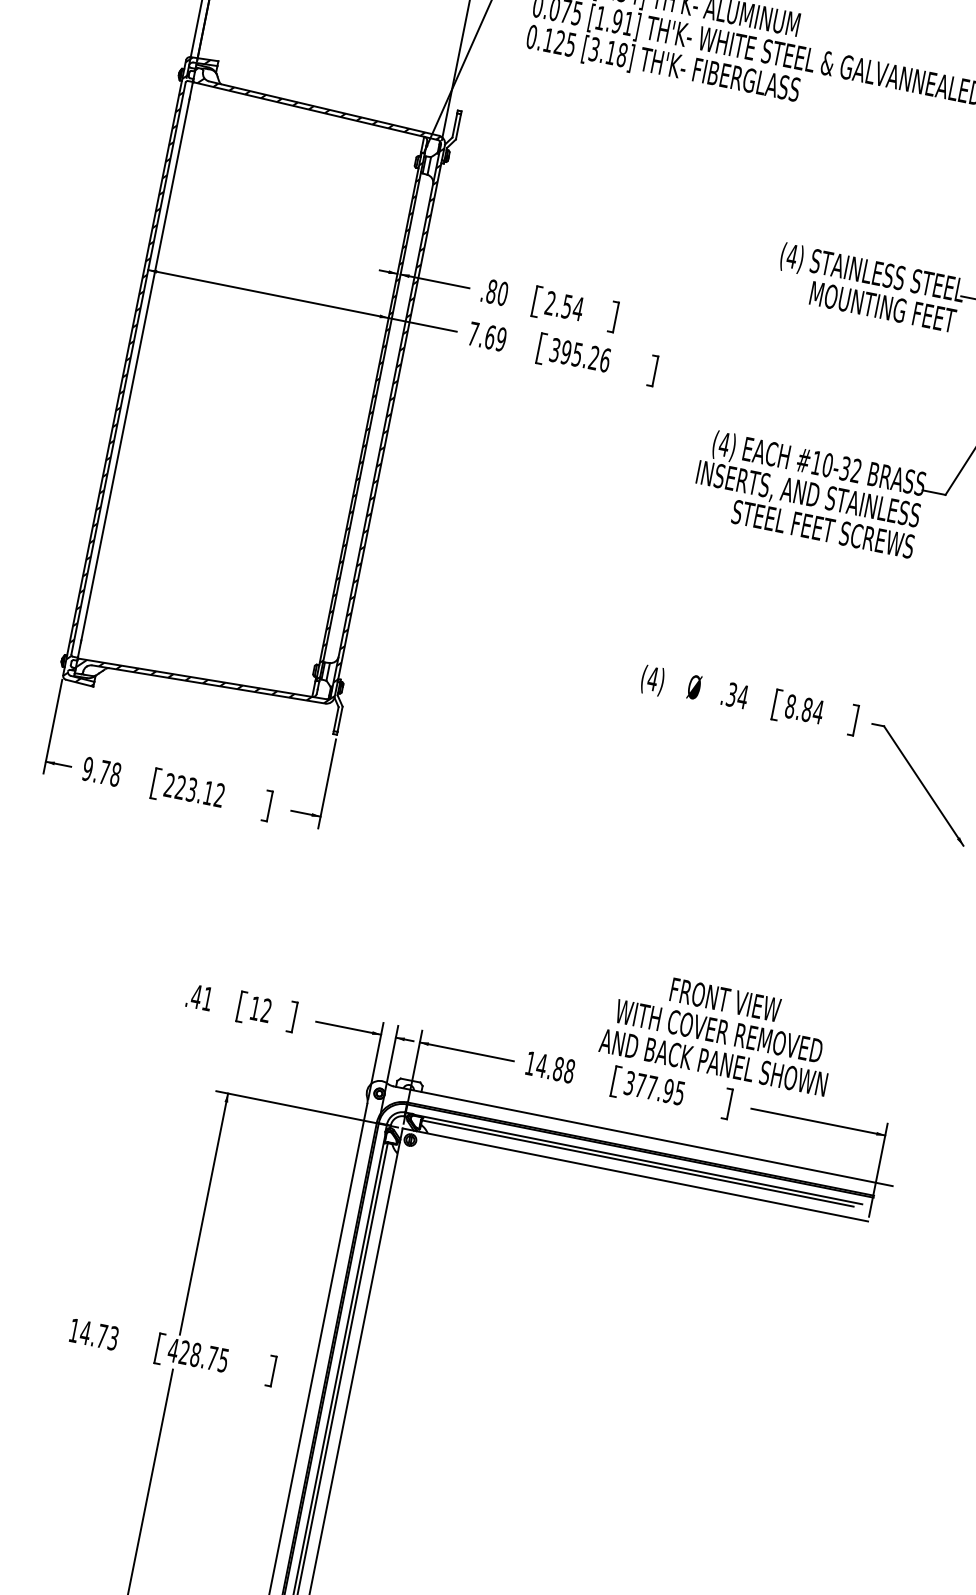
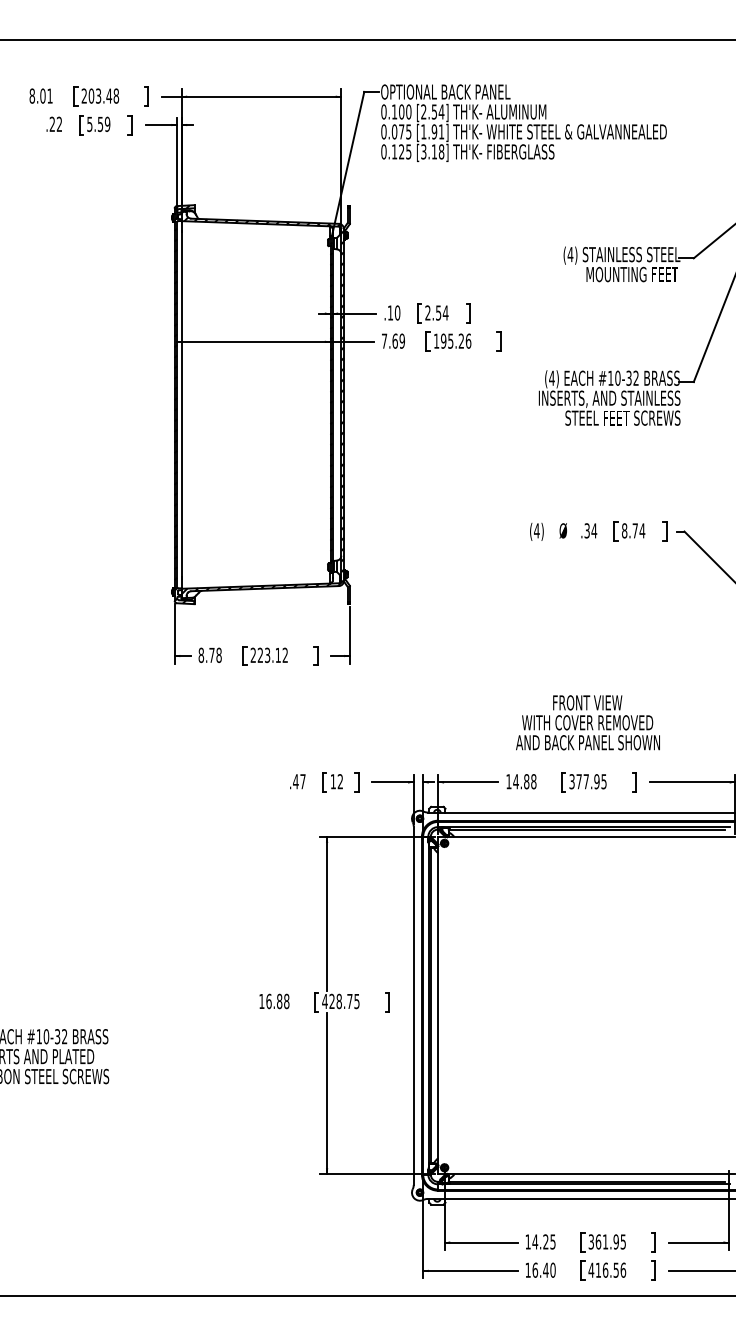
text: (491, 290) -> (390, 312), .80 -> .10
text: (555, 349) -> (436, 340), 395.26 -> 195.26
text: (807, 709) -> (635, 530), 8.84 -> 8.74
text: (88, 769) -> (201, 655), 9.78 -> 8.78
text: (207, 998) -> (302, 781), .41 -> .47
text: (719, 1030) -> (587, 722), moved
text: (98, 1335) -> (277, 1001), 14.73 -> 16.88

